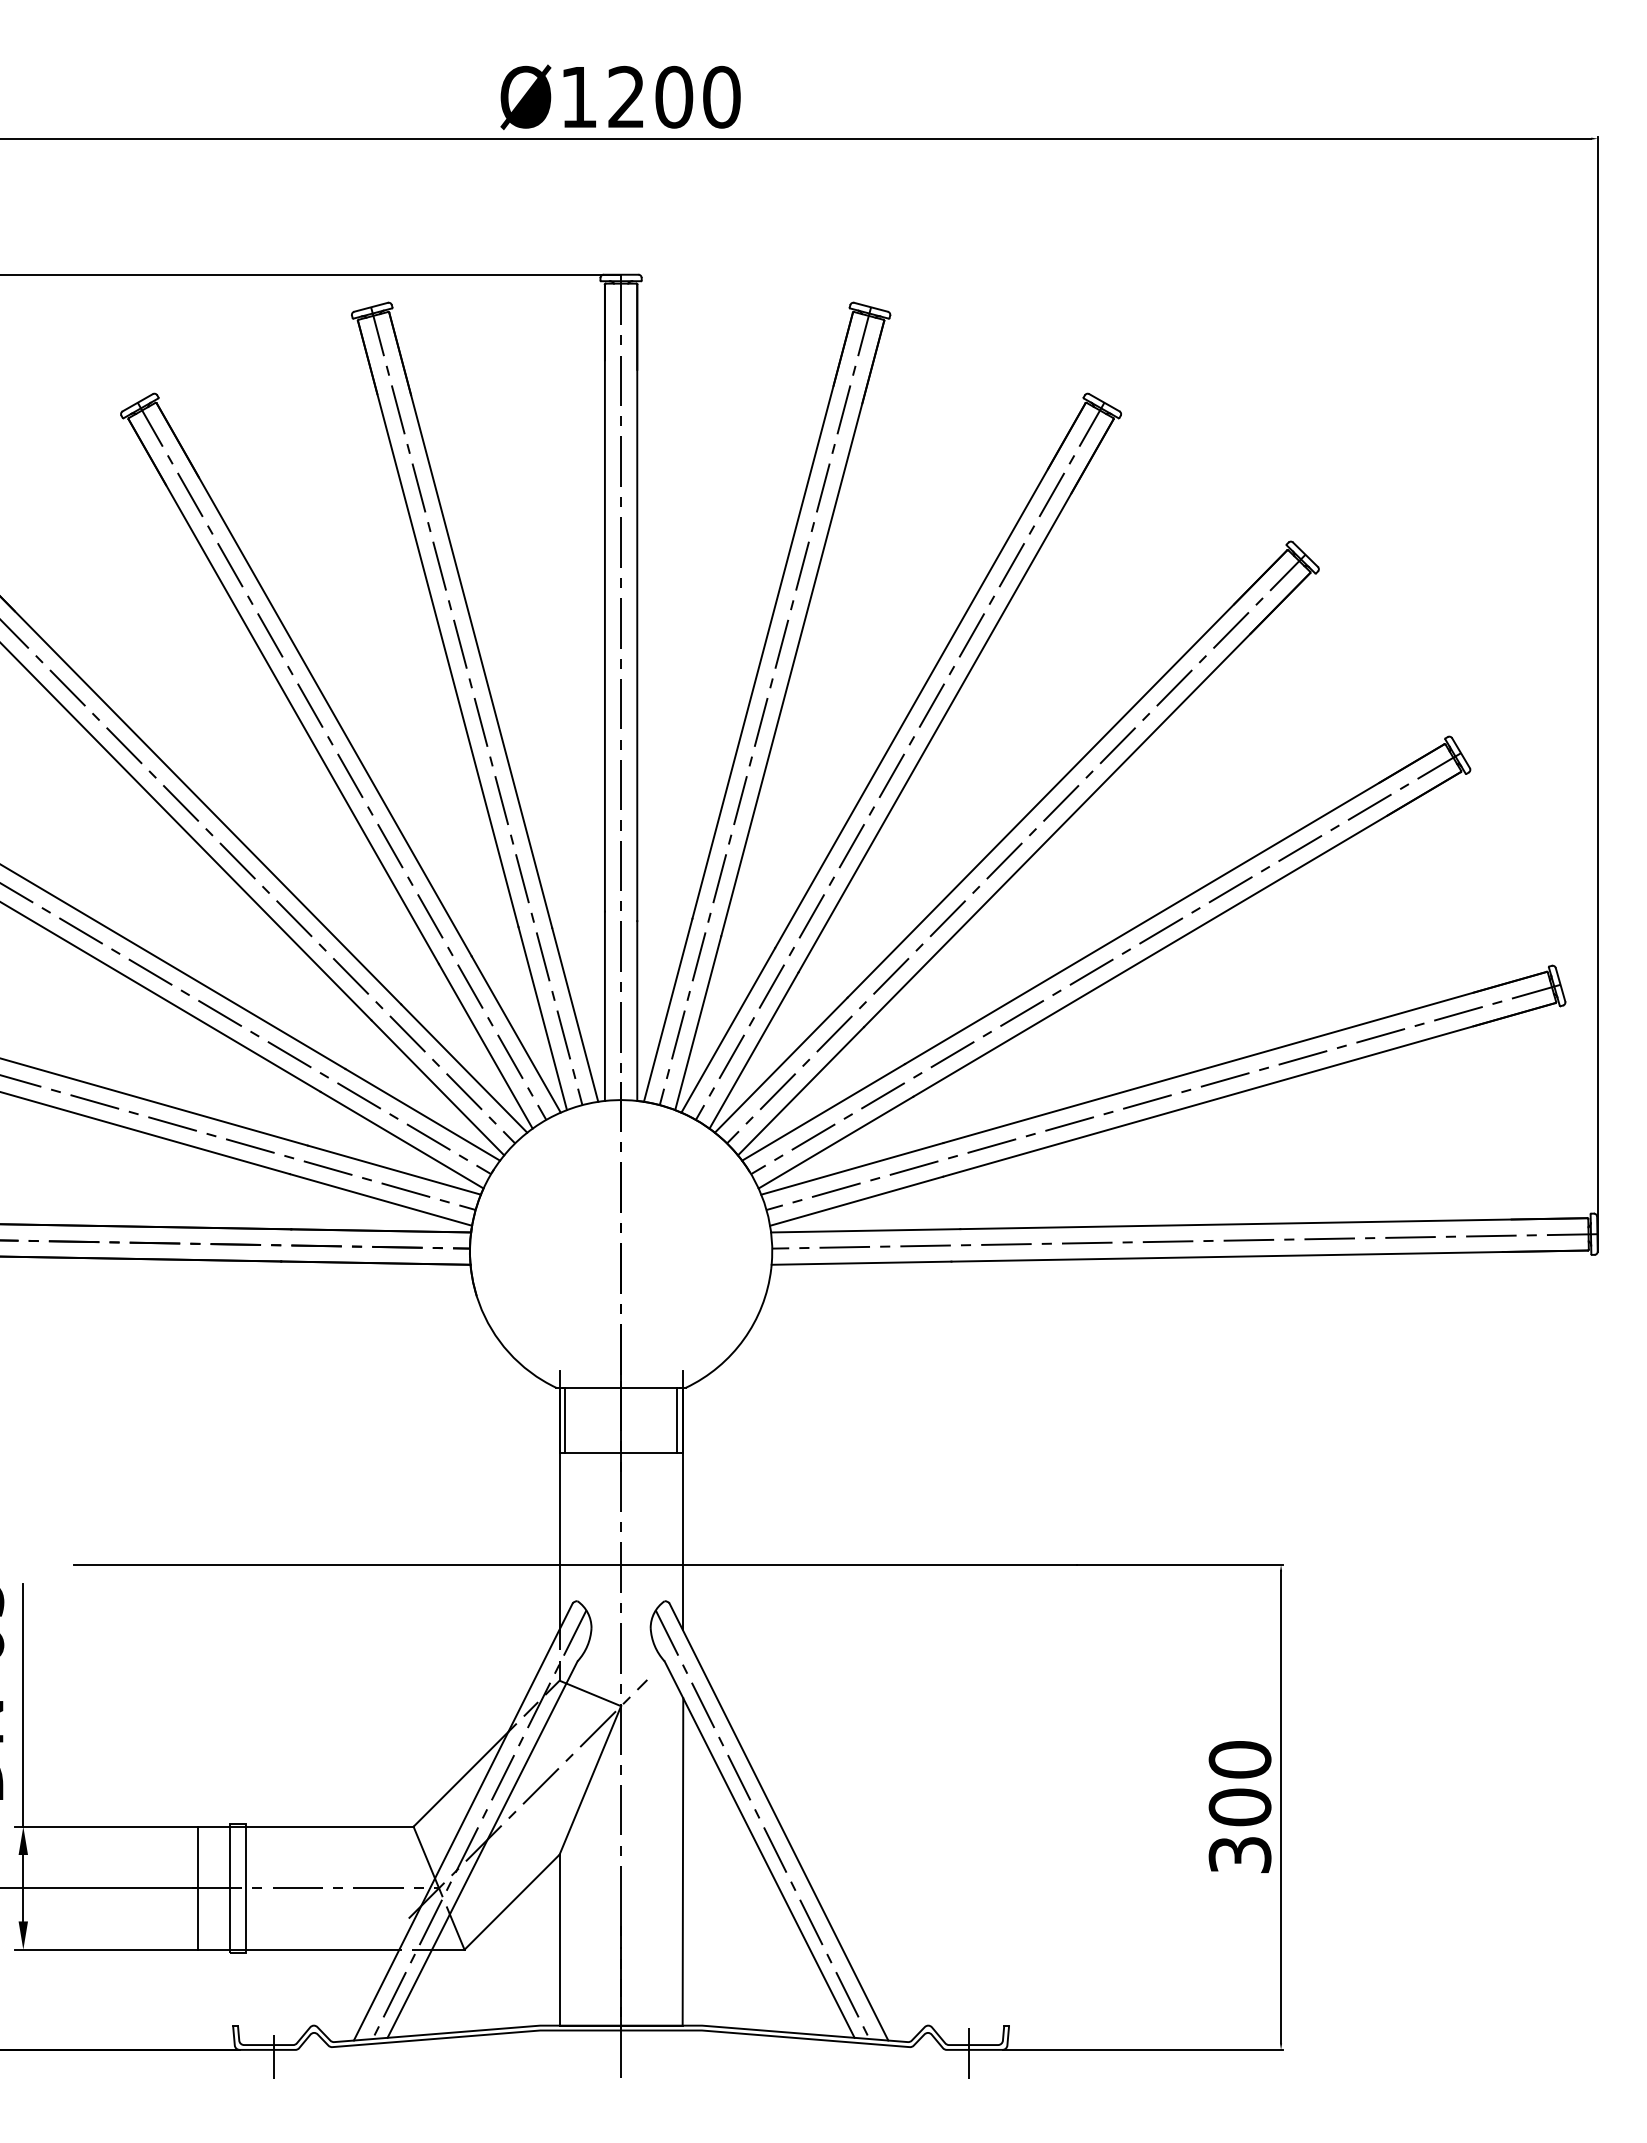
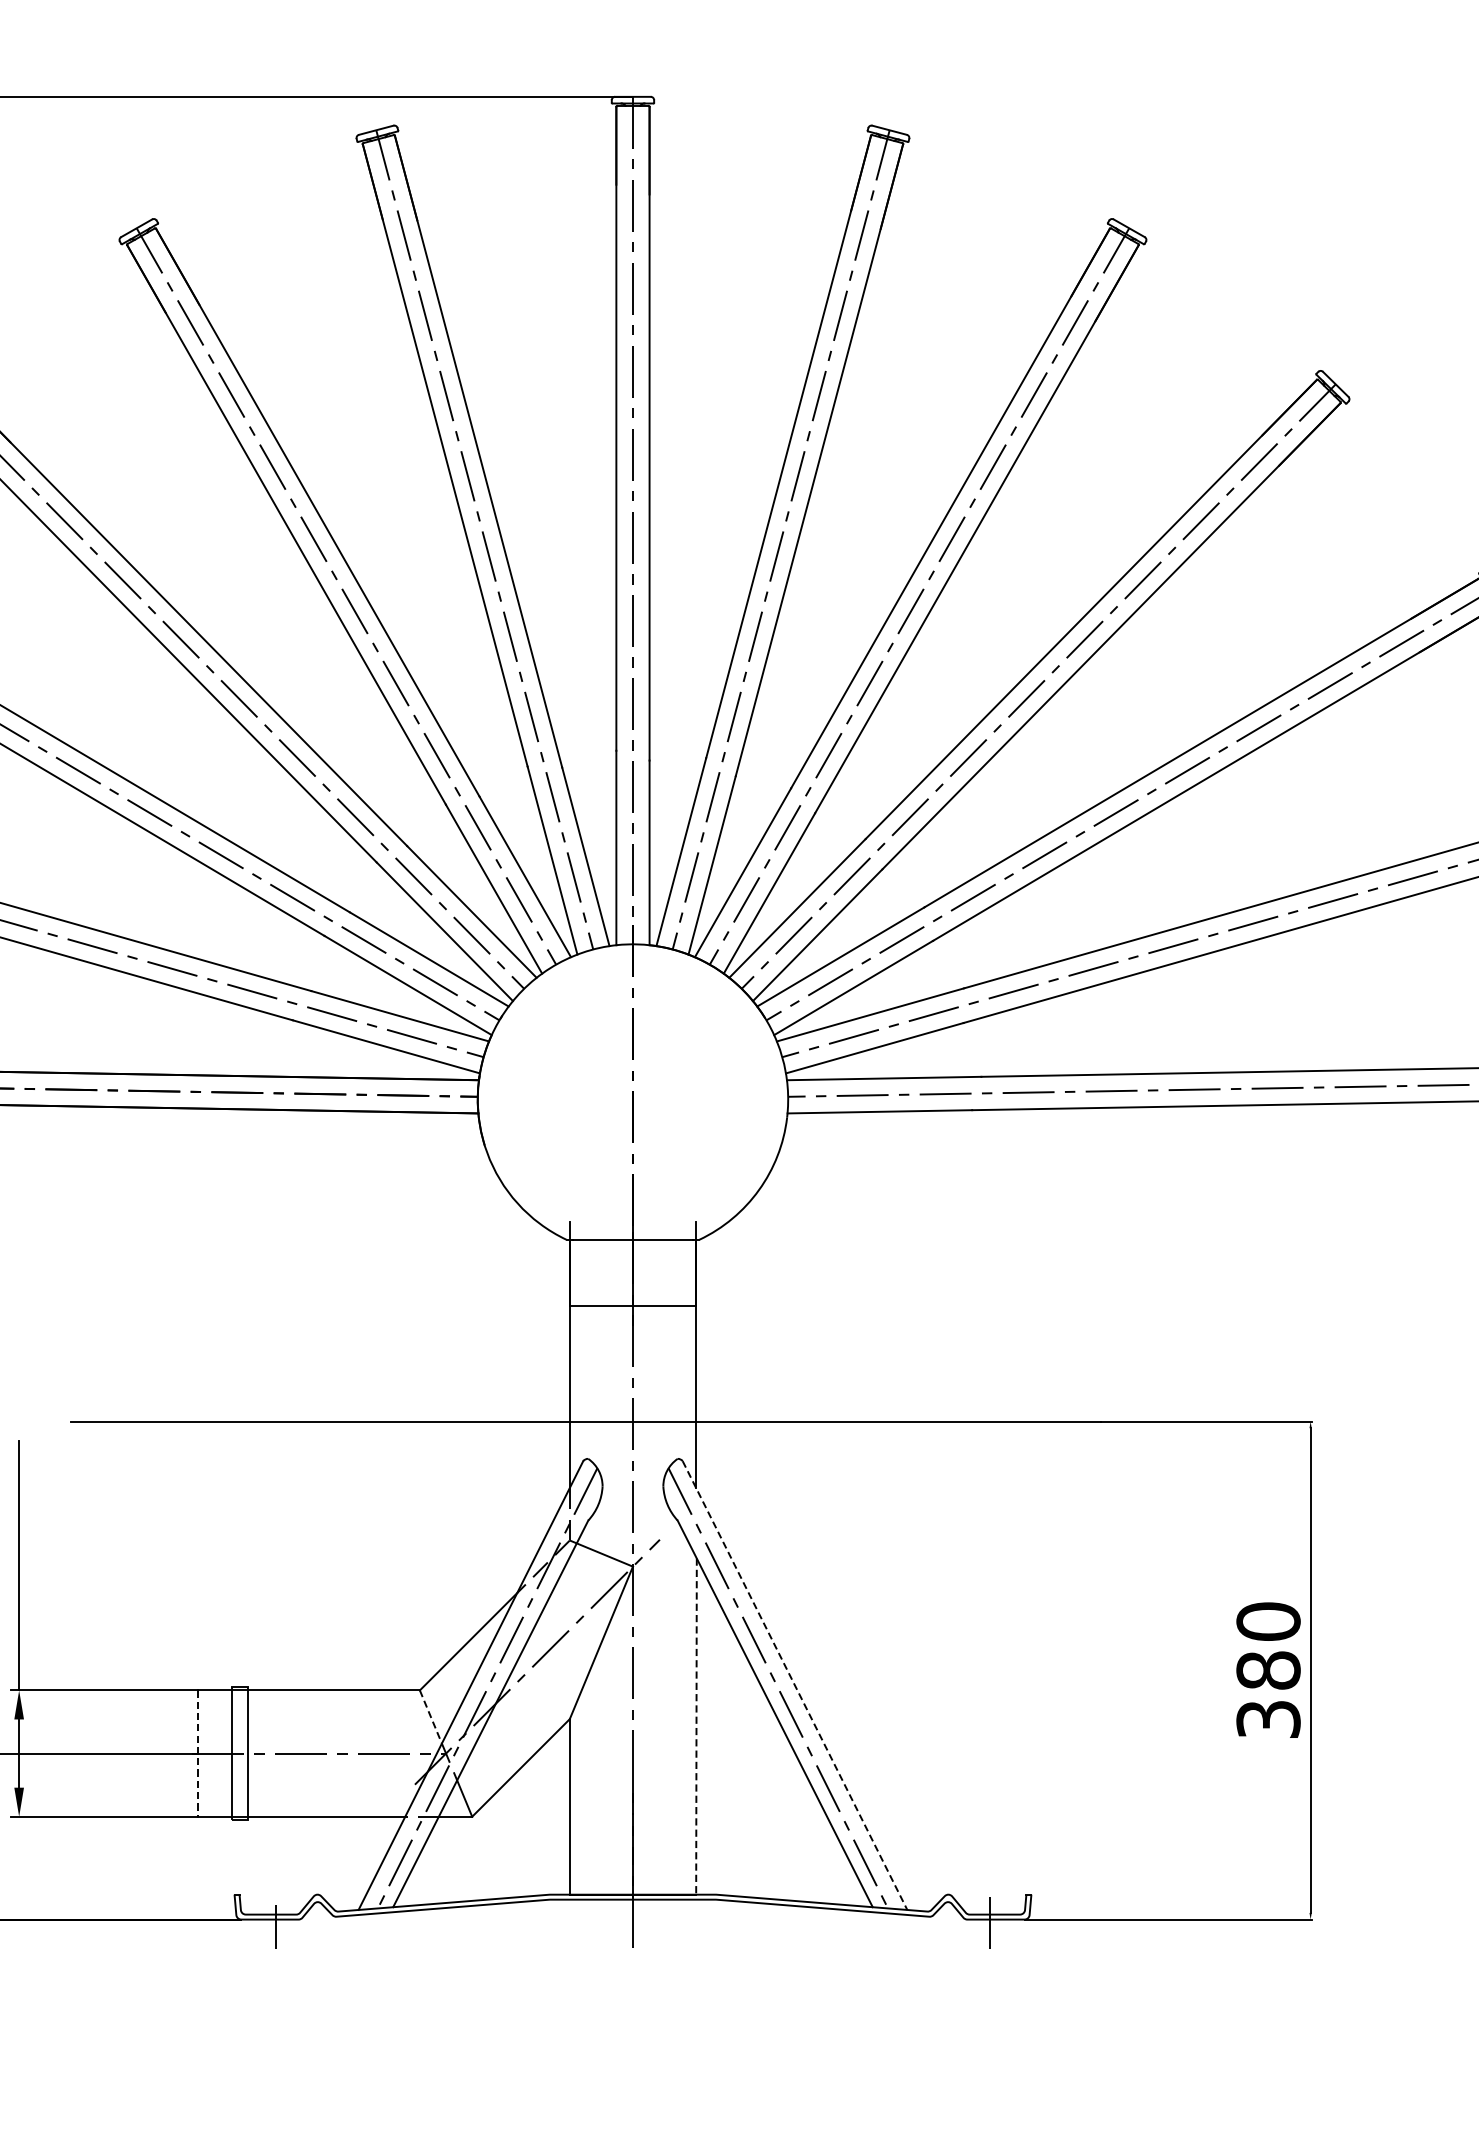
line: (565, 1419) -> (575, 1272), removed
line: (676, 1419) -> (689, 1272), removed
text: (1240, 1807) -> (1268, 1670), 300 -> 380
line: (779, 1822) -> (795, 1686), solid -> dashed
line: (424, 1853) -> (431, 1717), solid -> dashed
line: (682, 1861) -> (696, 1726), solid -> dashed
line: (197, 1888) -> (198, 1753), solid -> dashed

